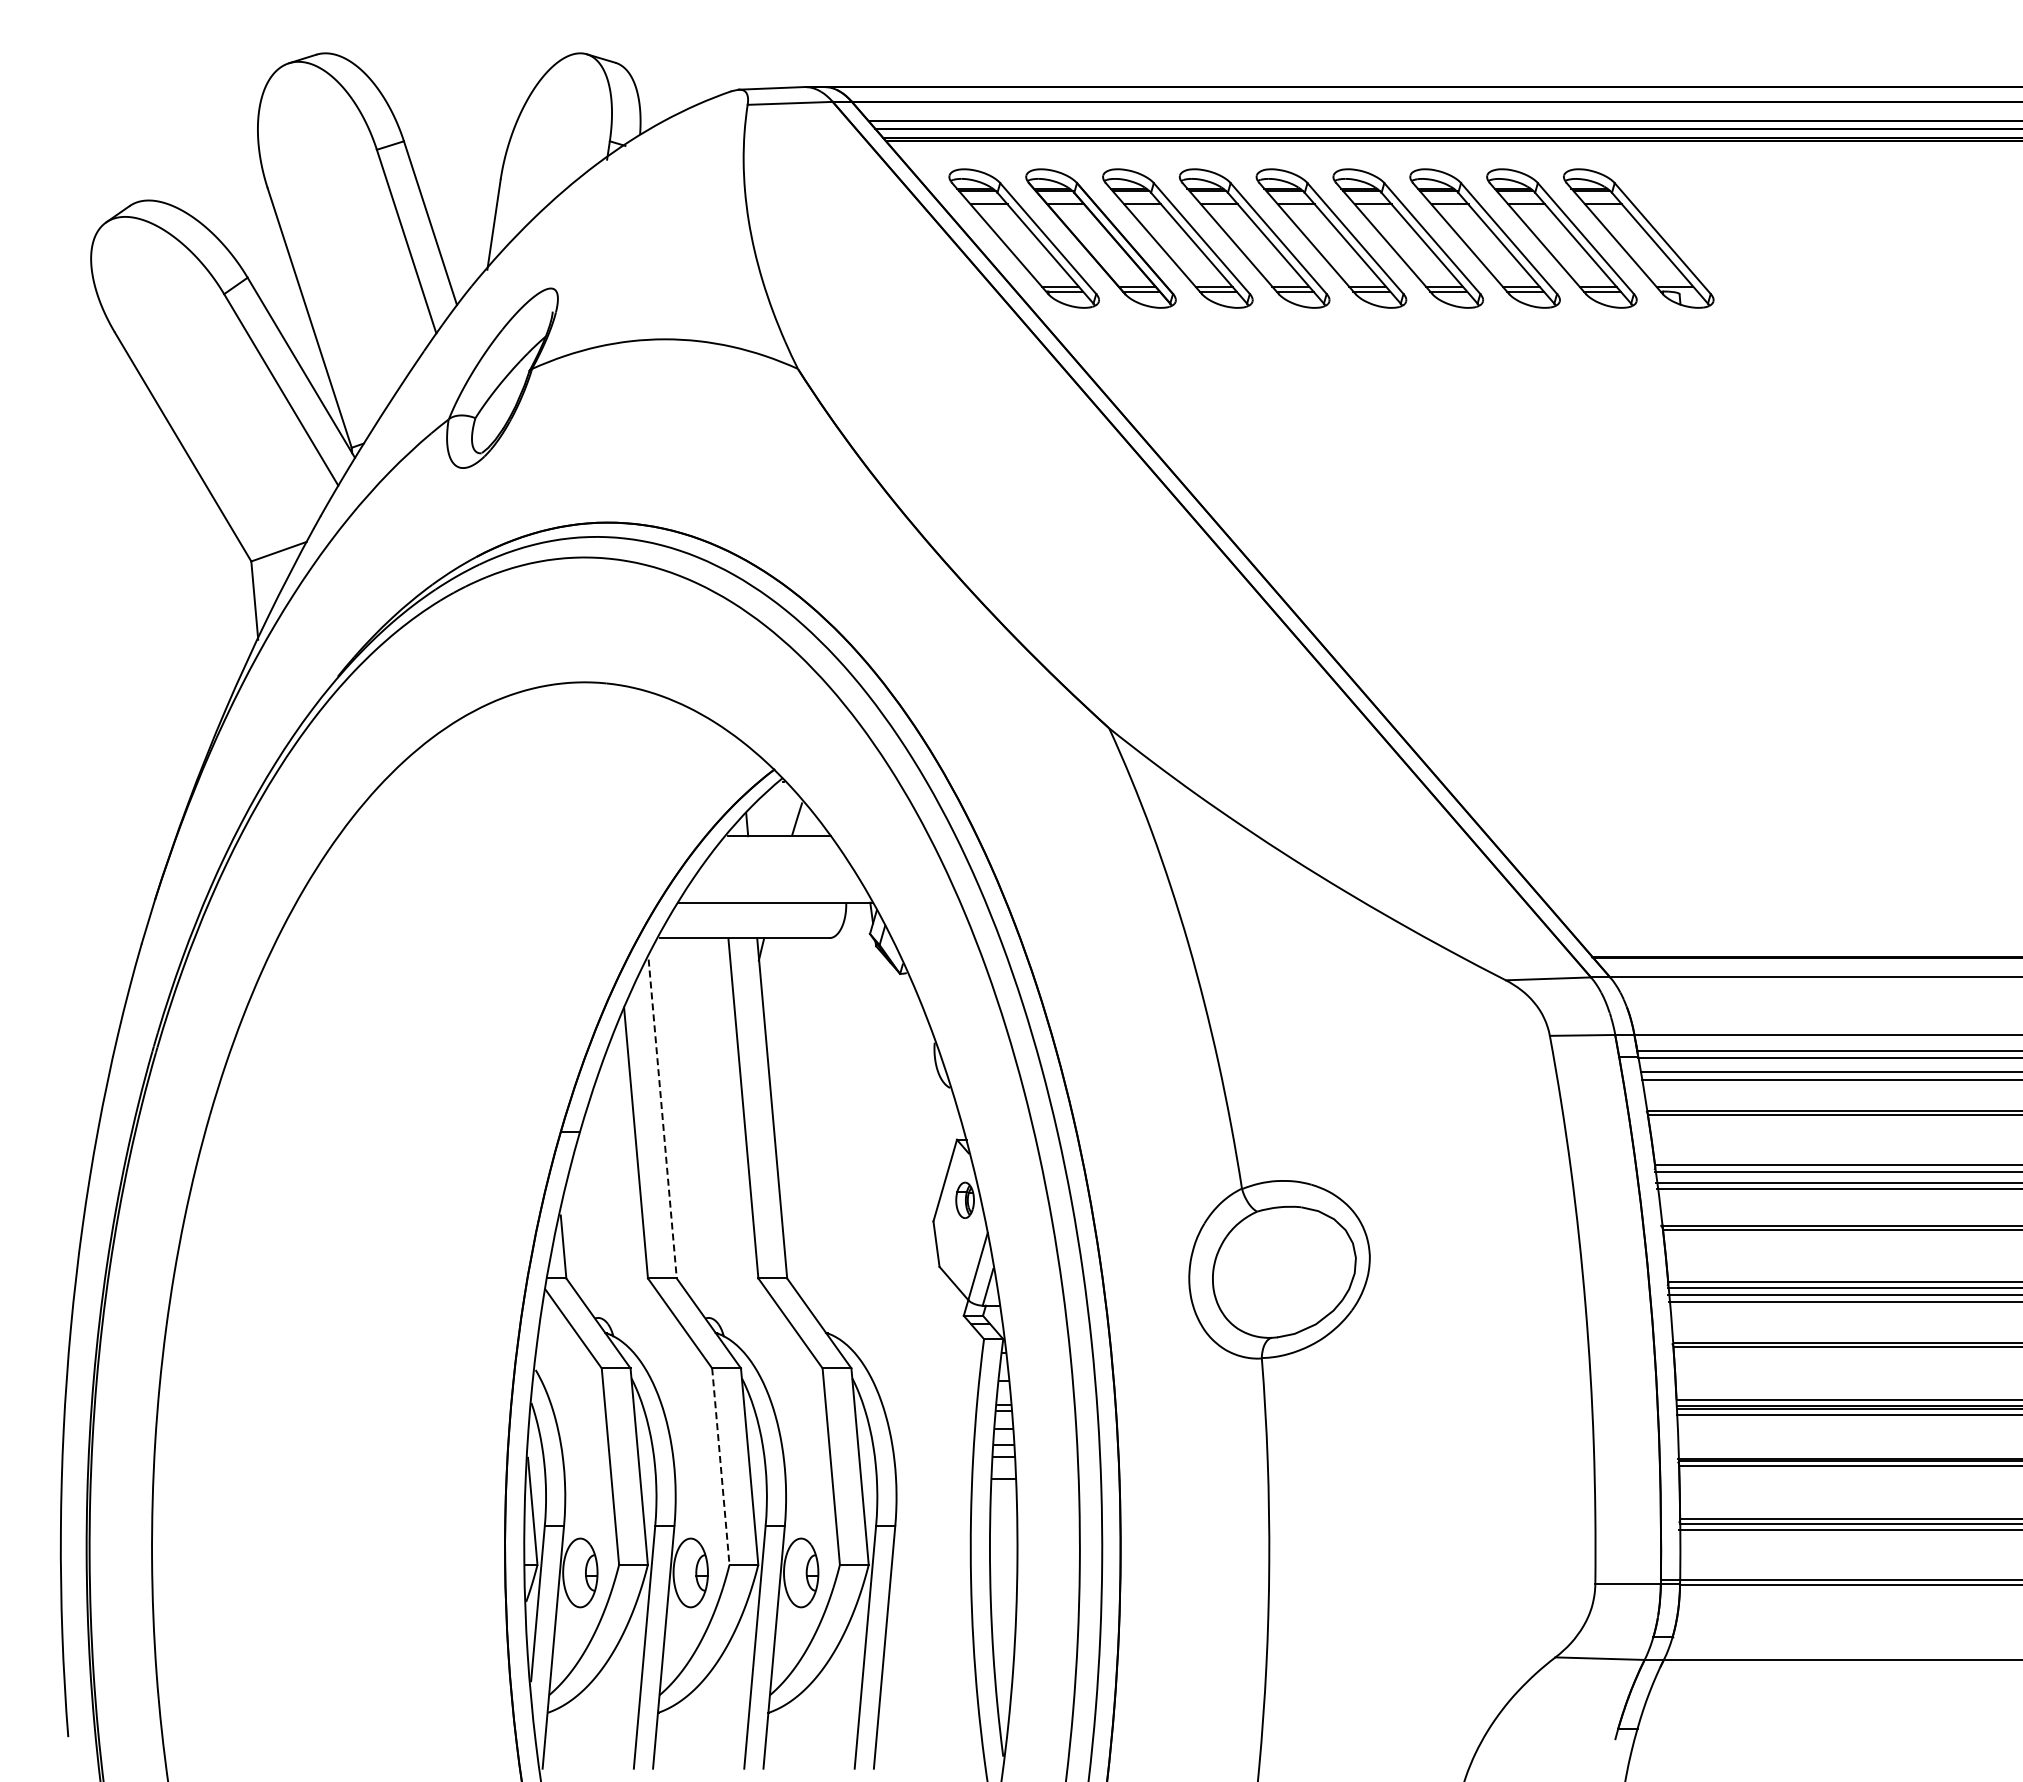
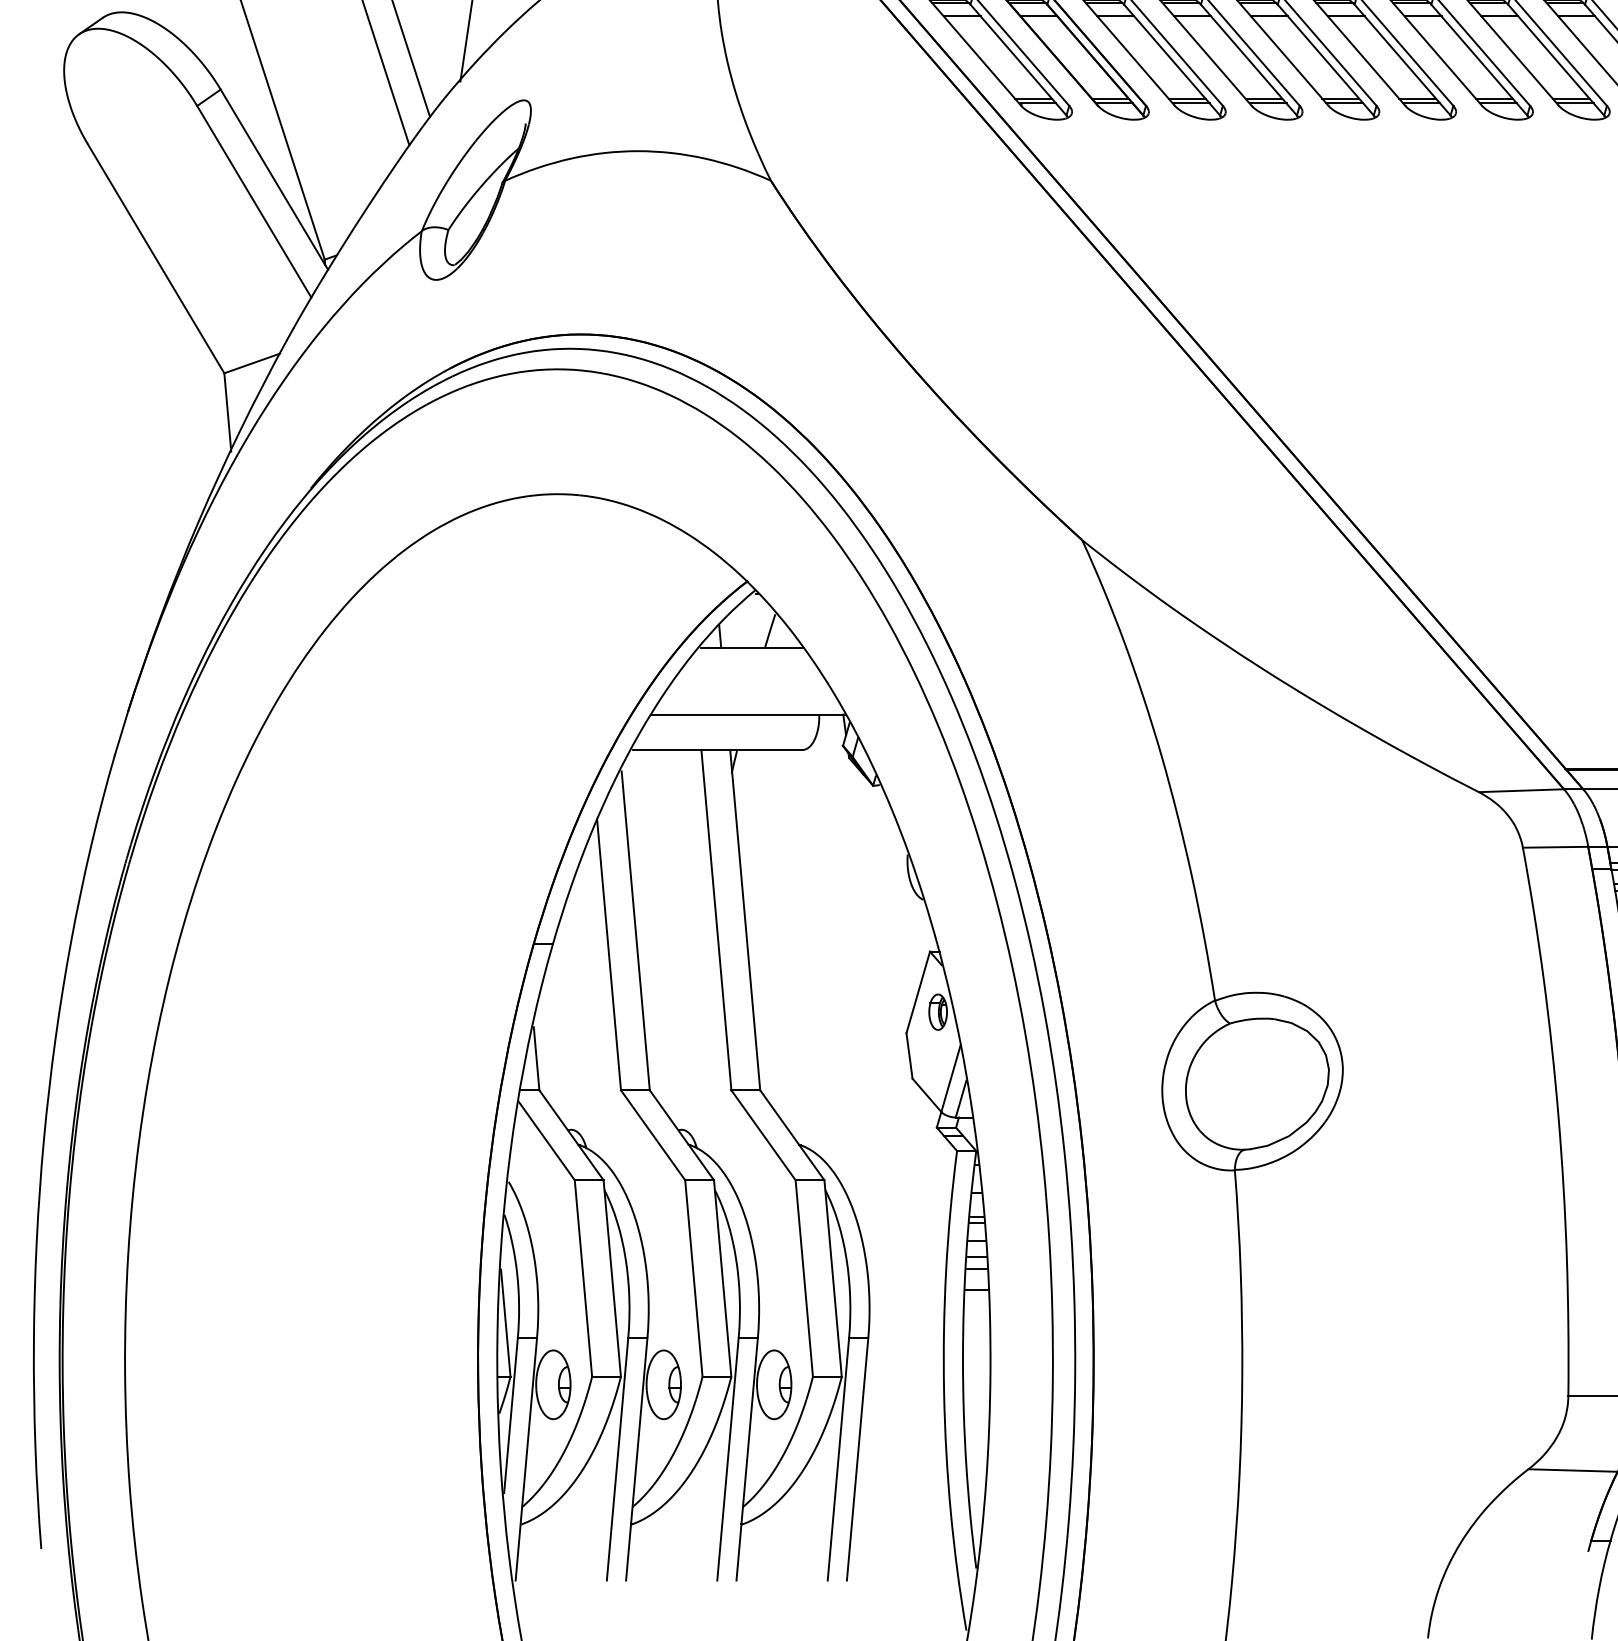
line: (662, 1119) -> (635, 931), dashed -> solid
line: (720, 1466) -> (693, 1278), dashed -> solid

